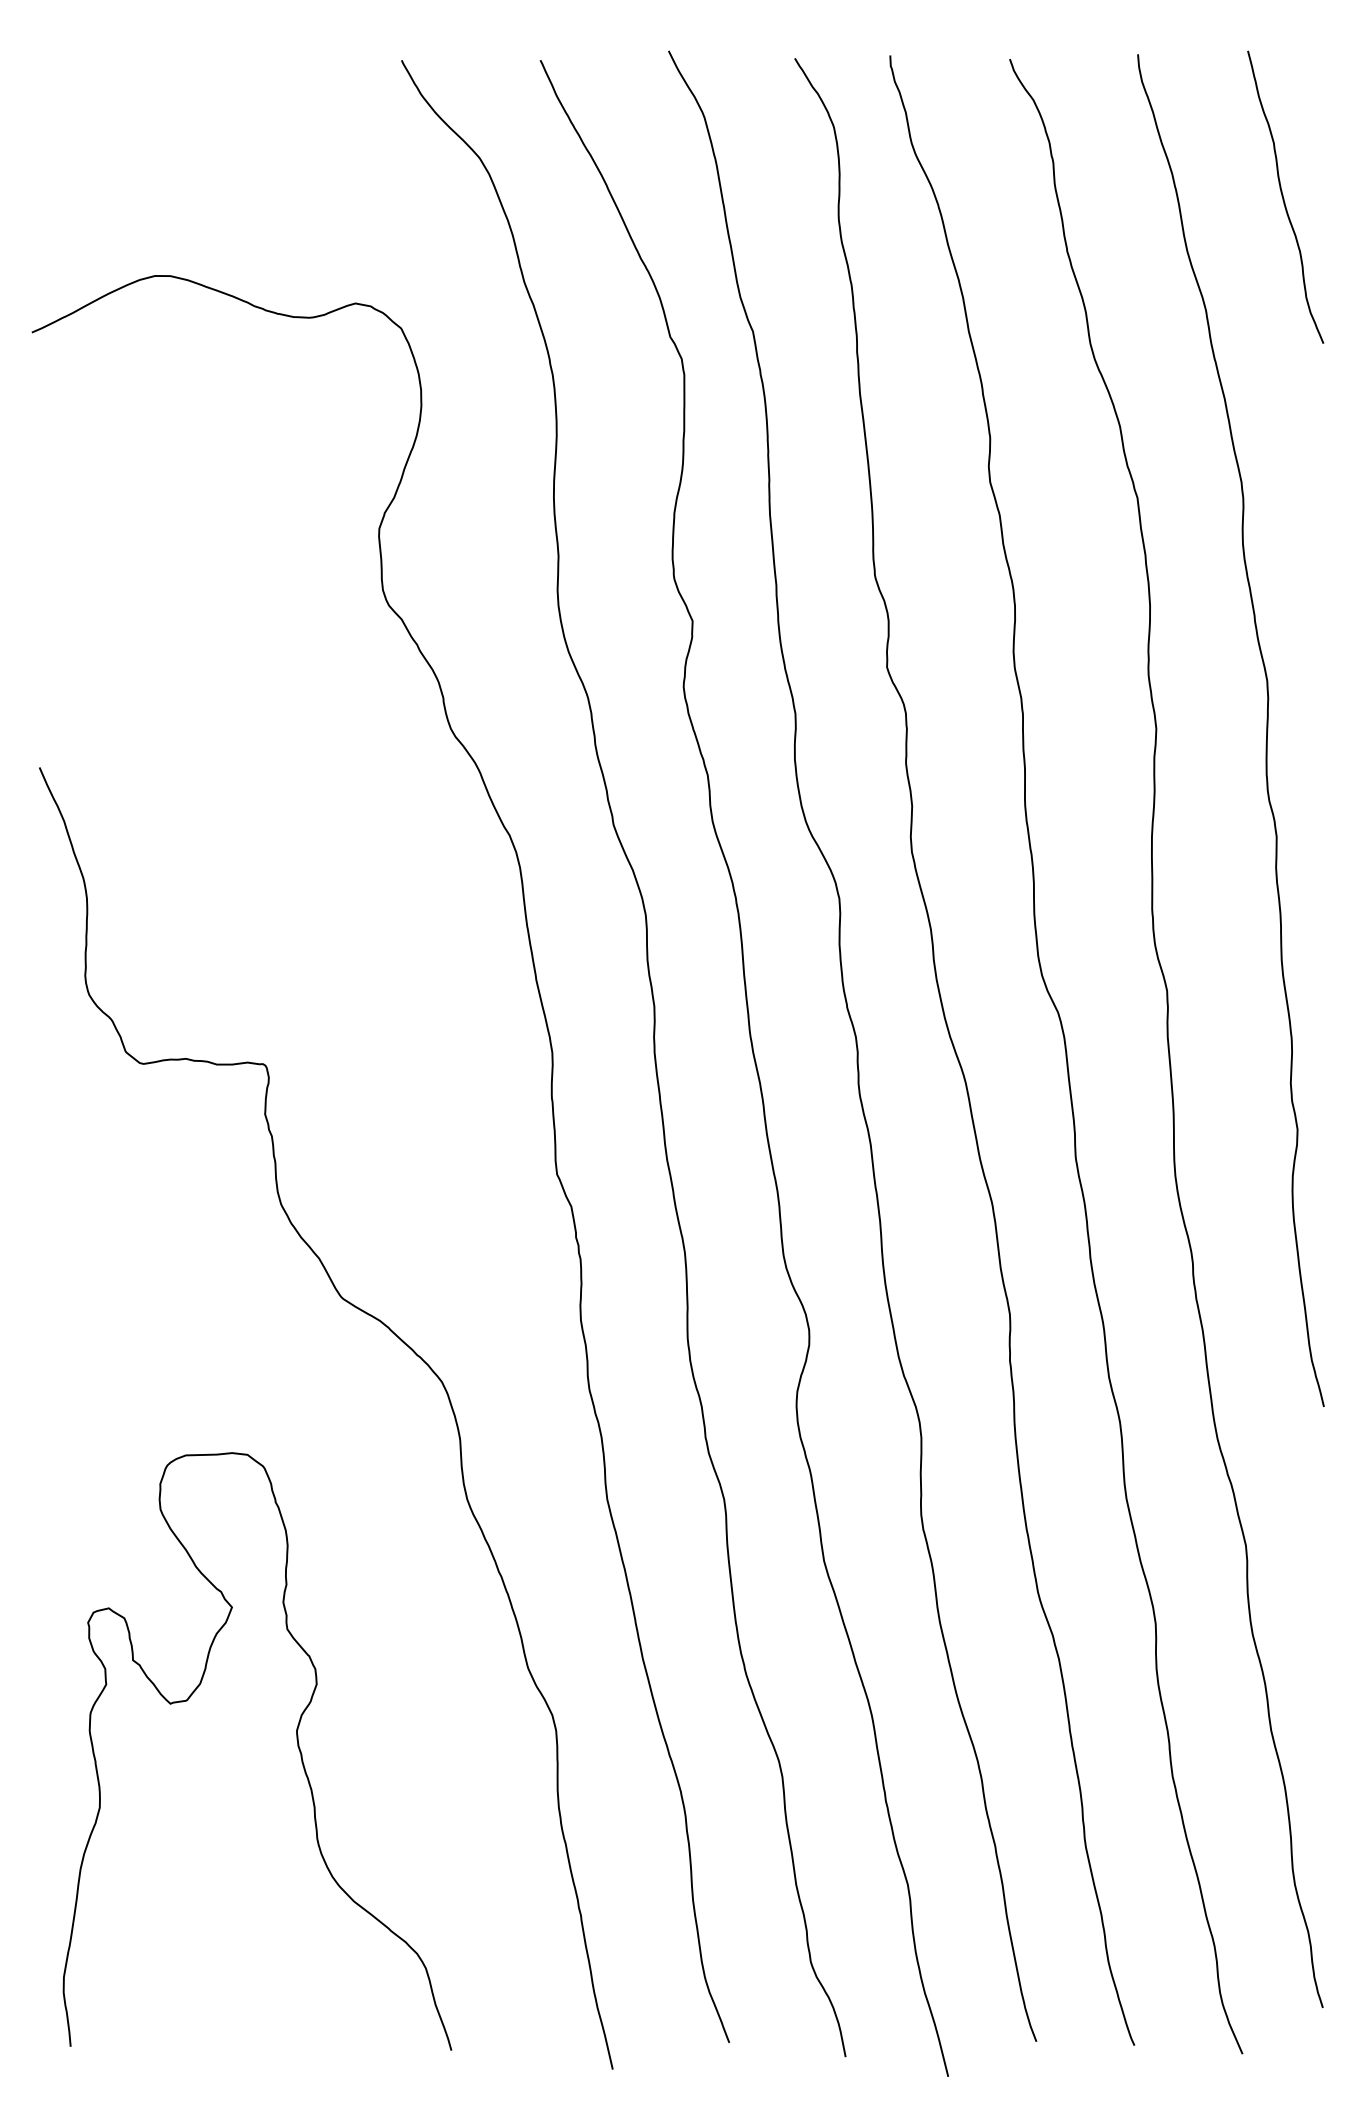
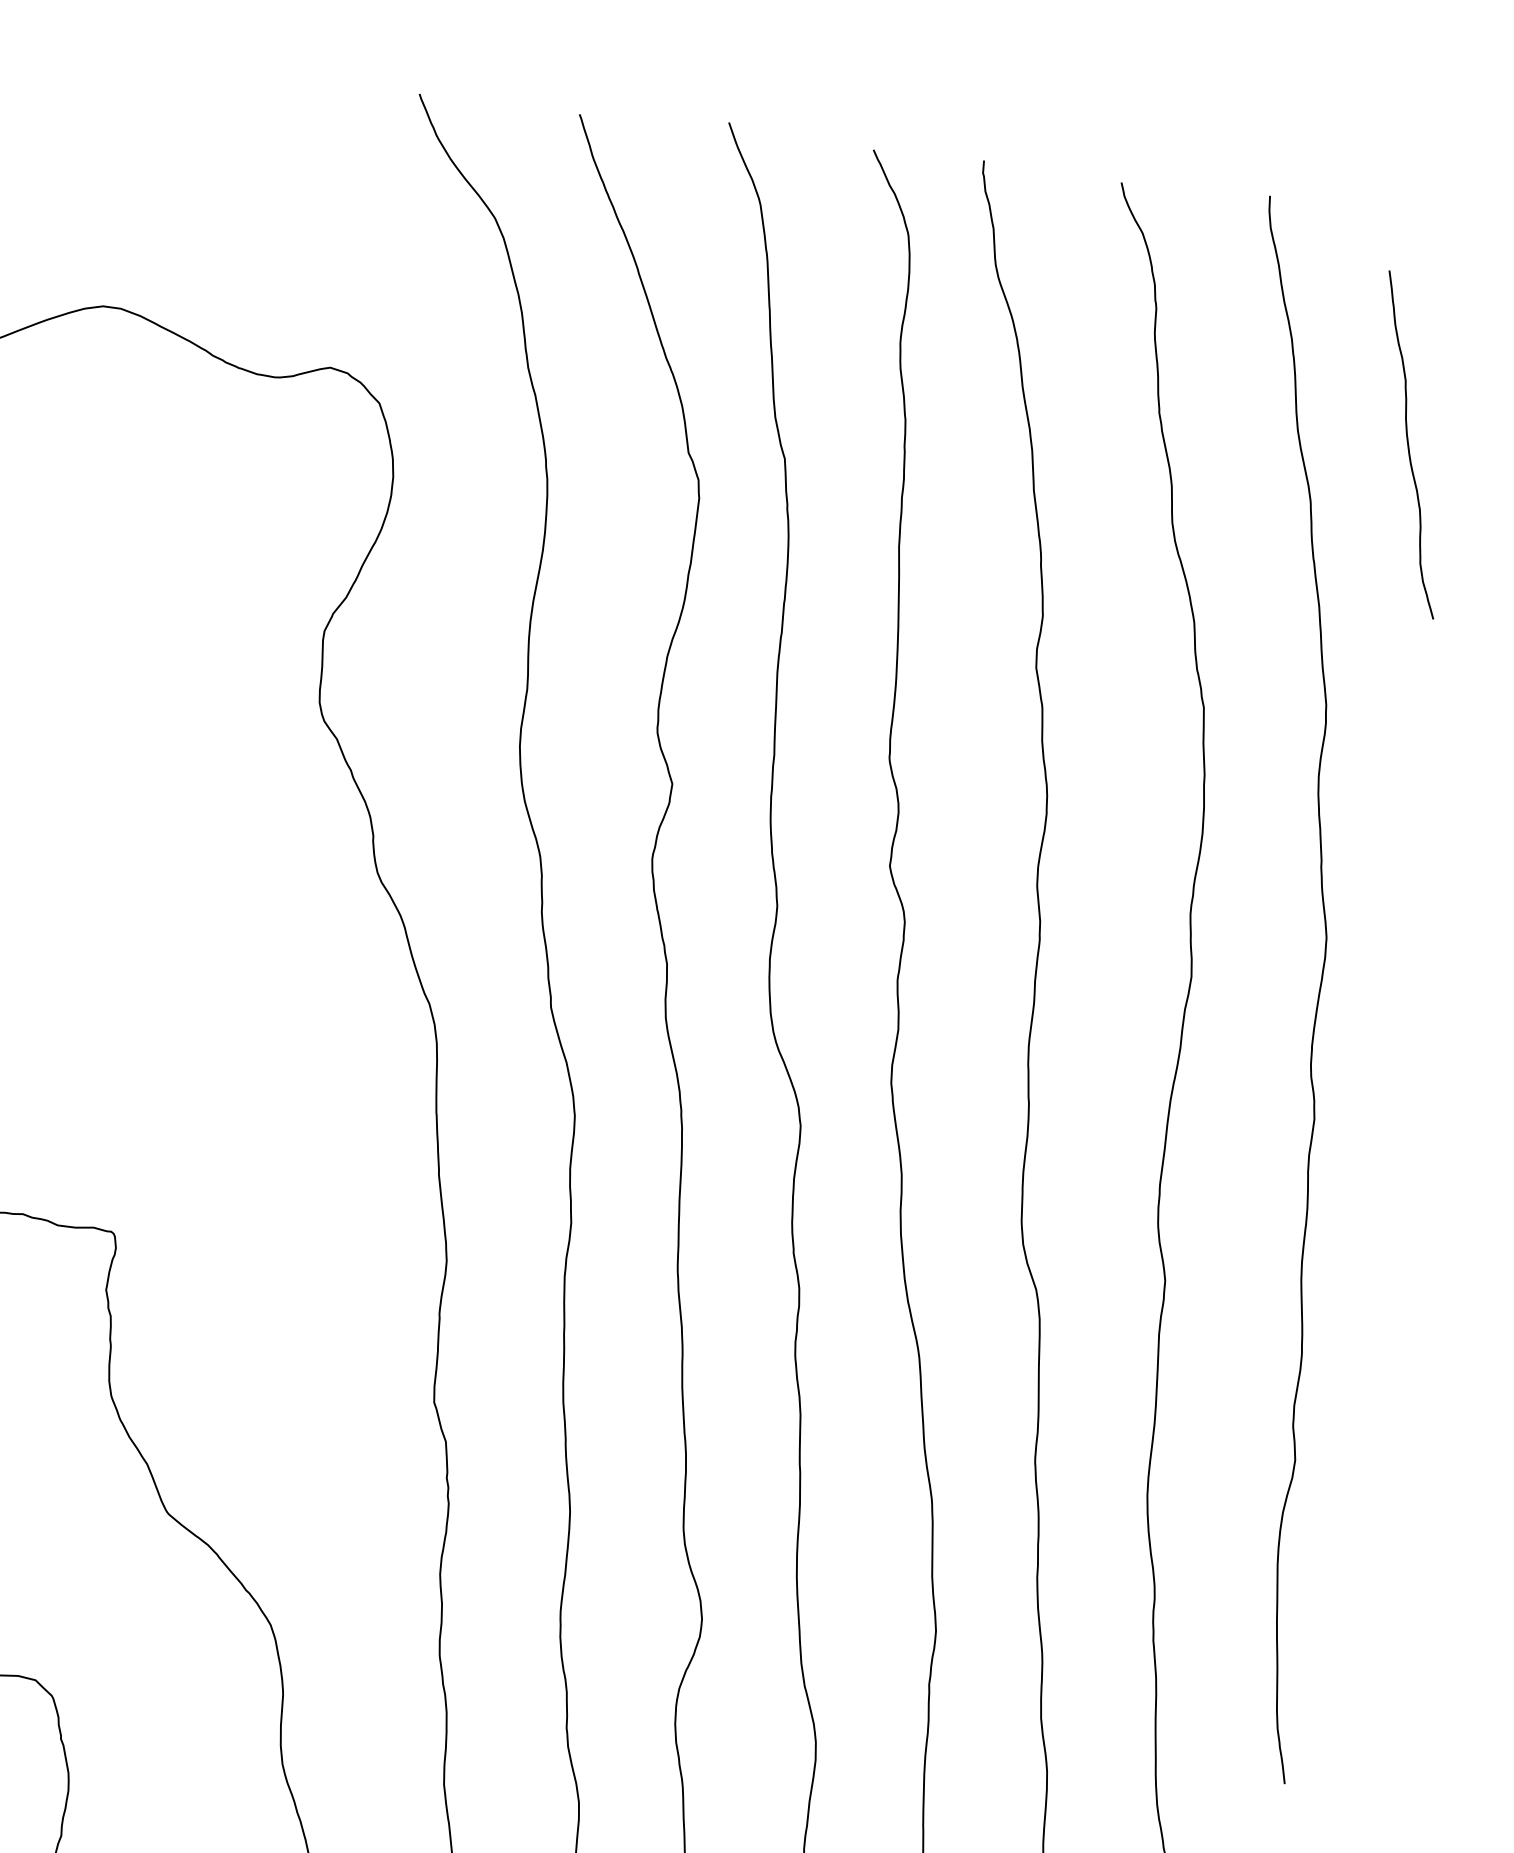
curve: (1283, 196) -> (1408, 443), moved

